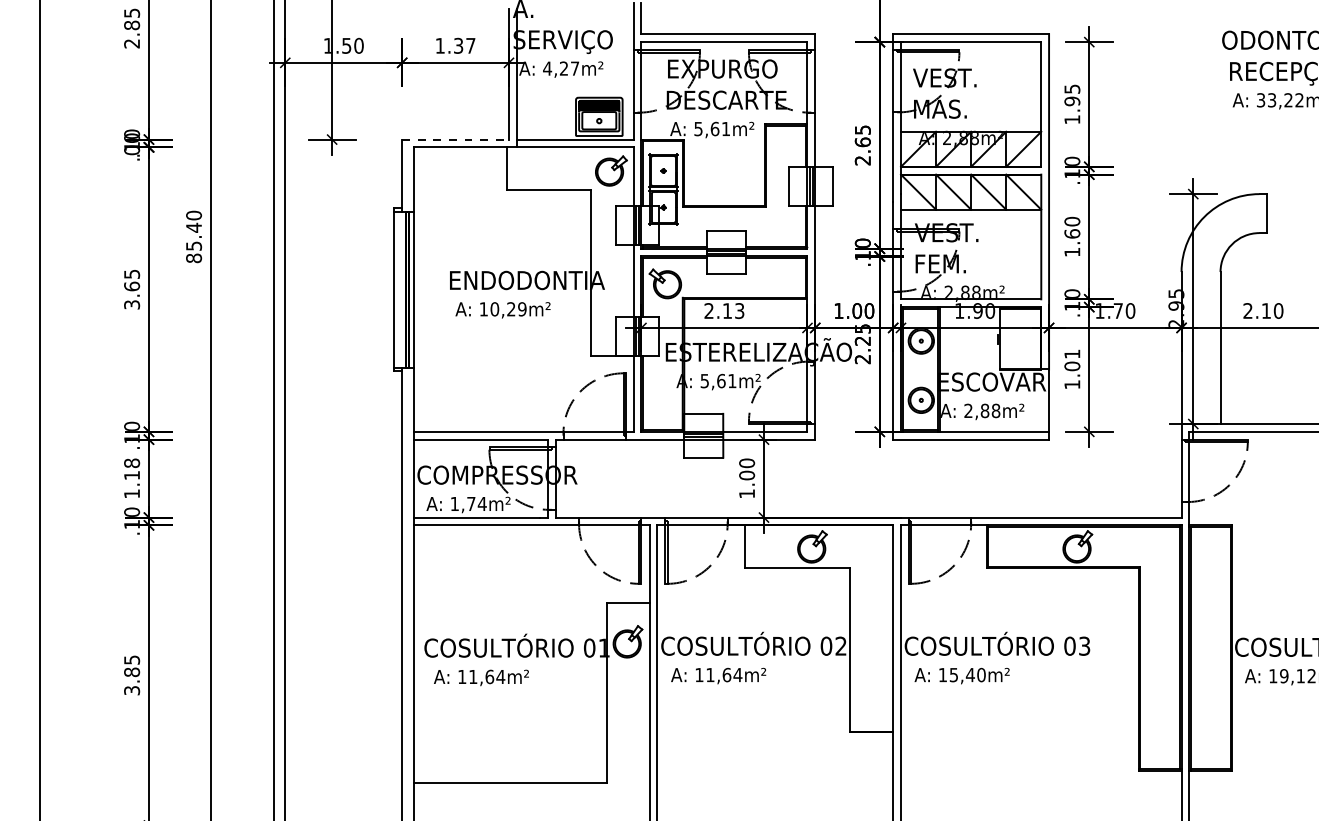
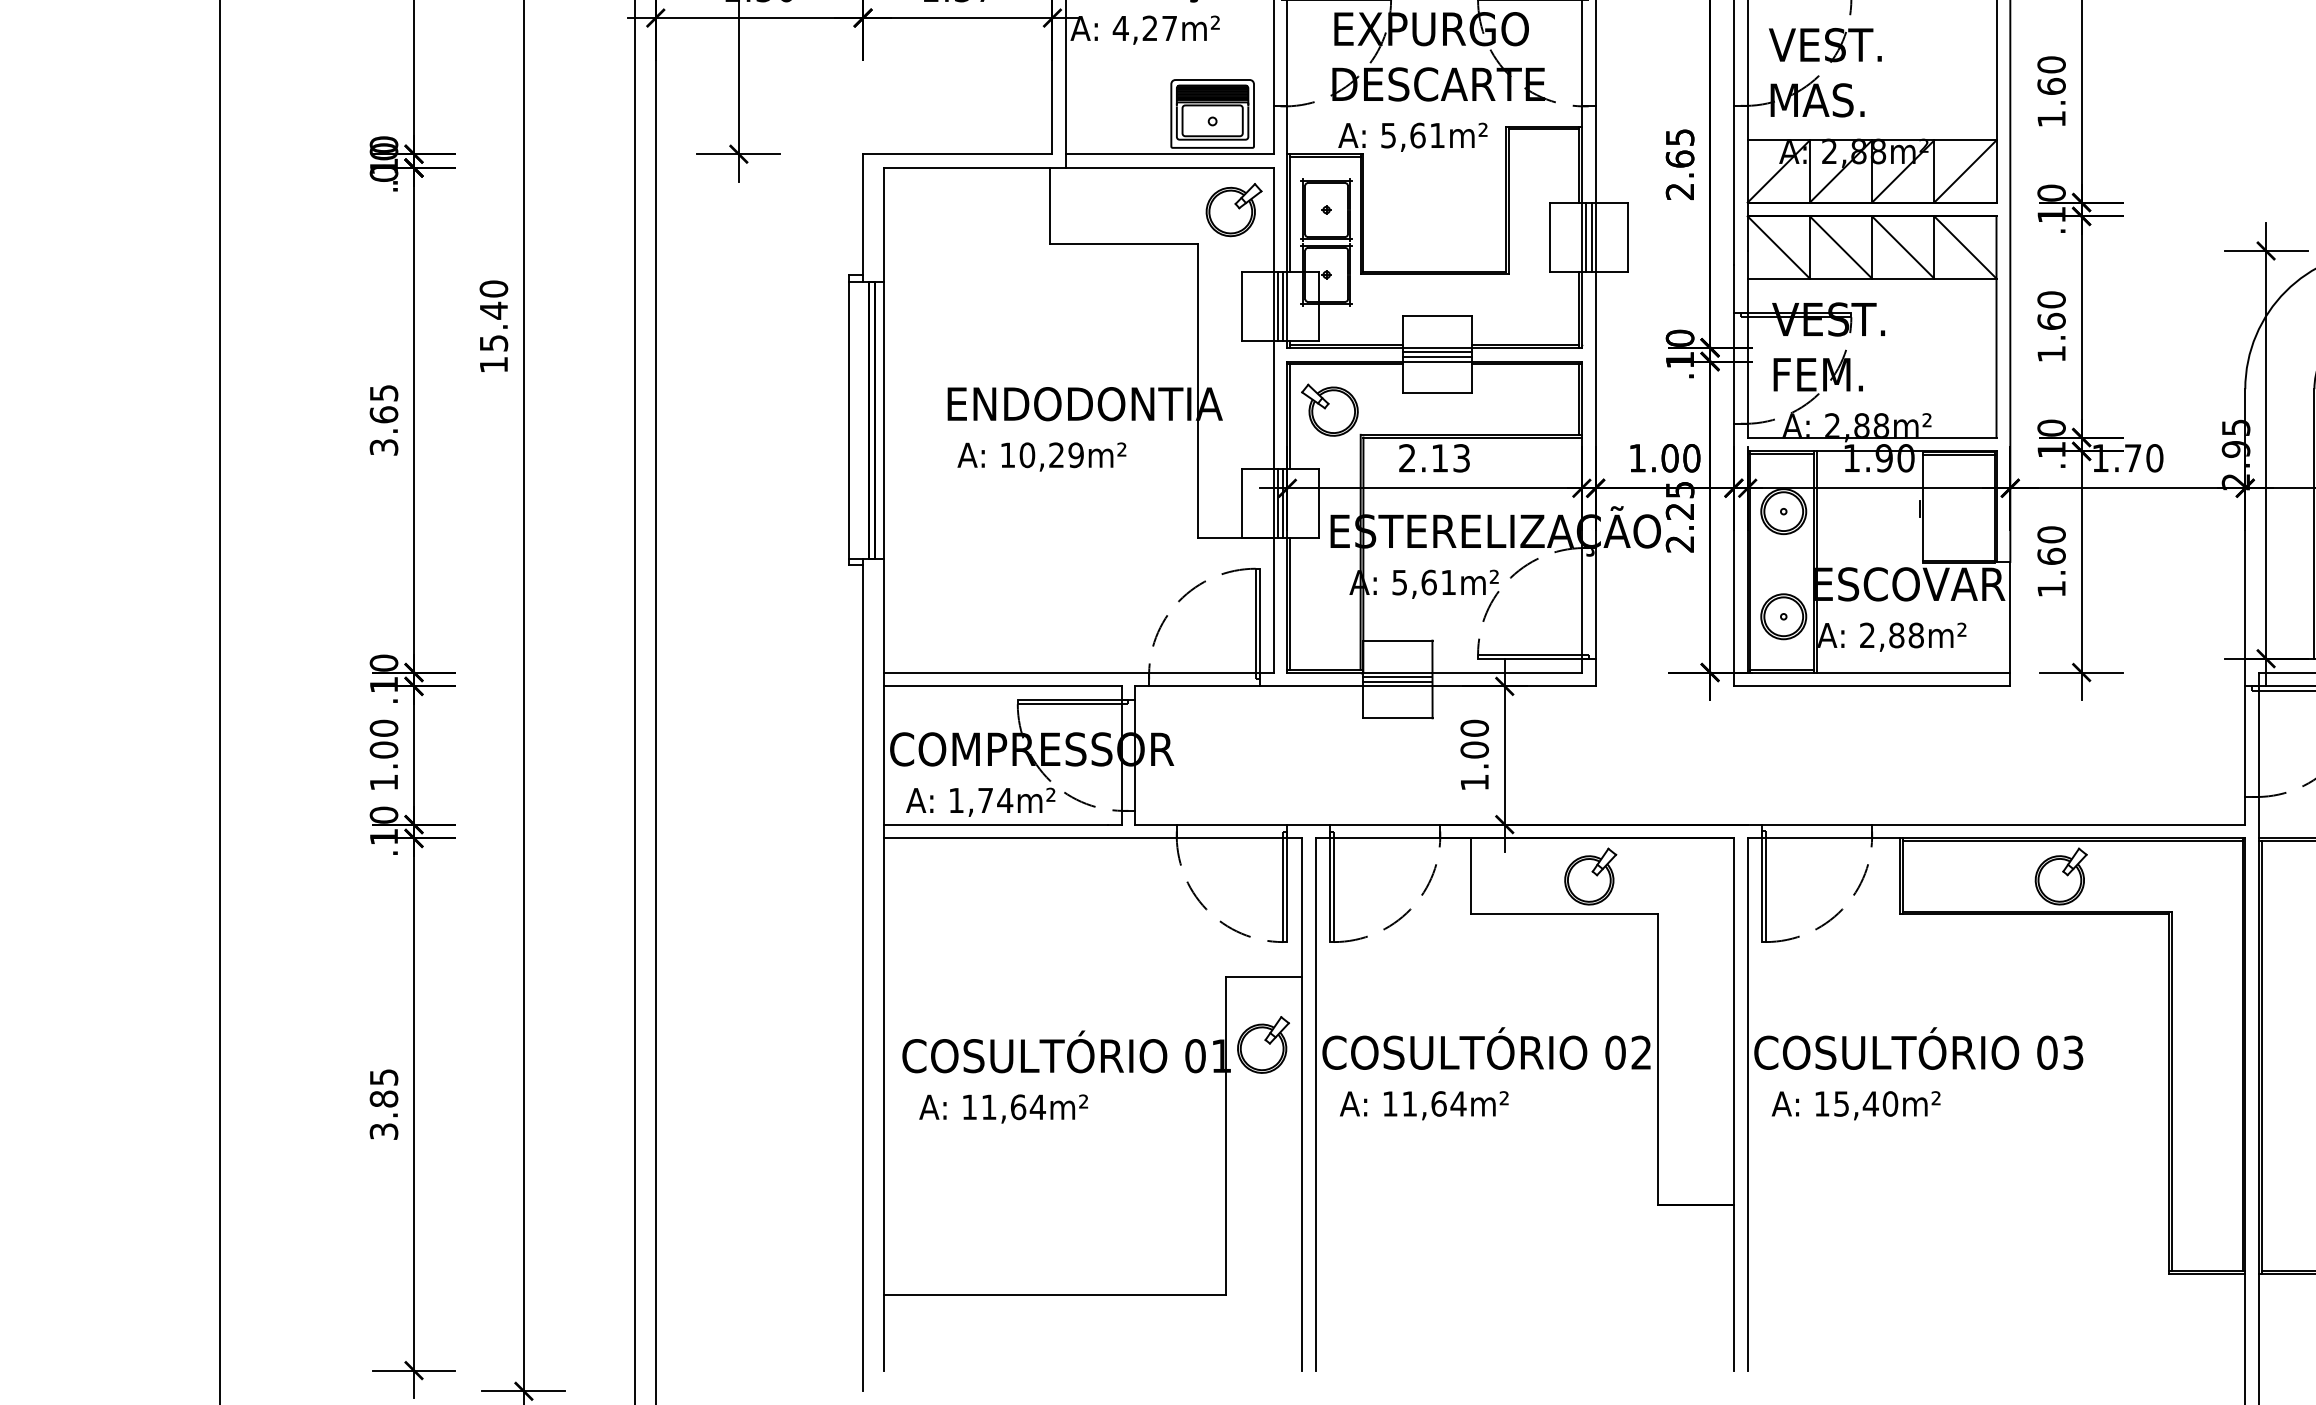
text: (1072, 95) -> (2051, 76), 1.95 -> 1.60
line: (456, 139) -> (959, 154), dashed -> solid
text: (194, 258) -> (494, 365), 85.40 -> 15.40
text: (1072, 360) -> (2051, 546), 1.01 -> 1.60
text: (132, 469) -> (384, 739), 1.18 -> 1.00

